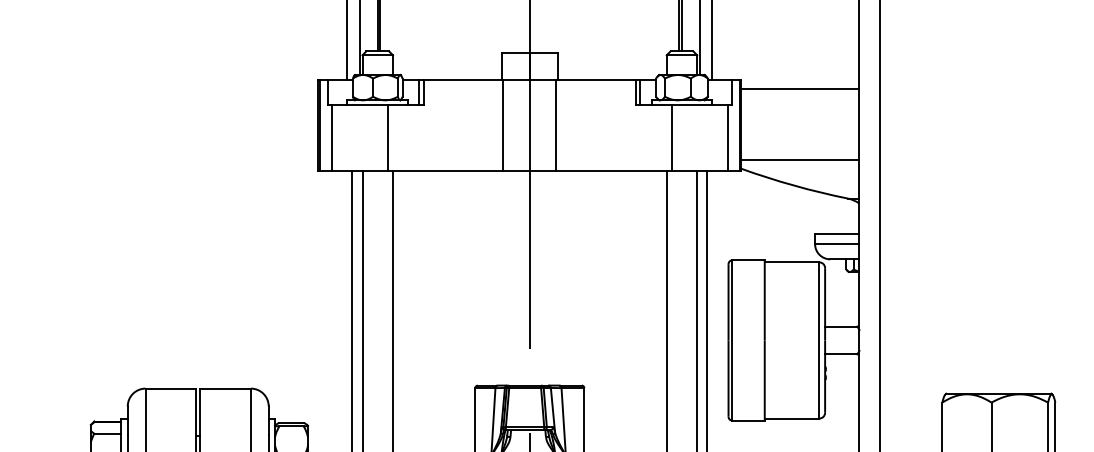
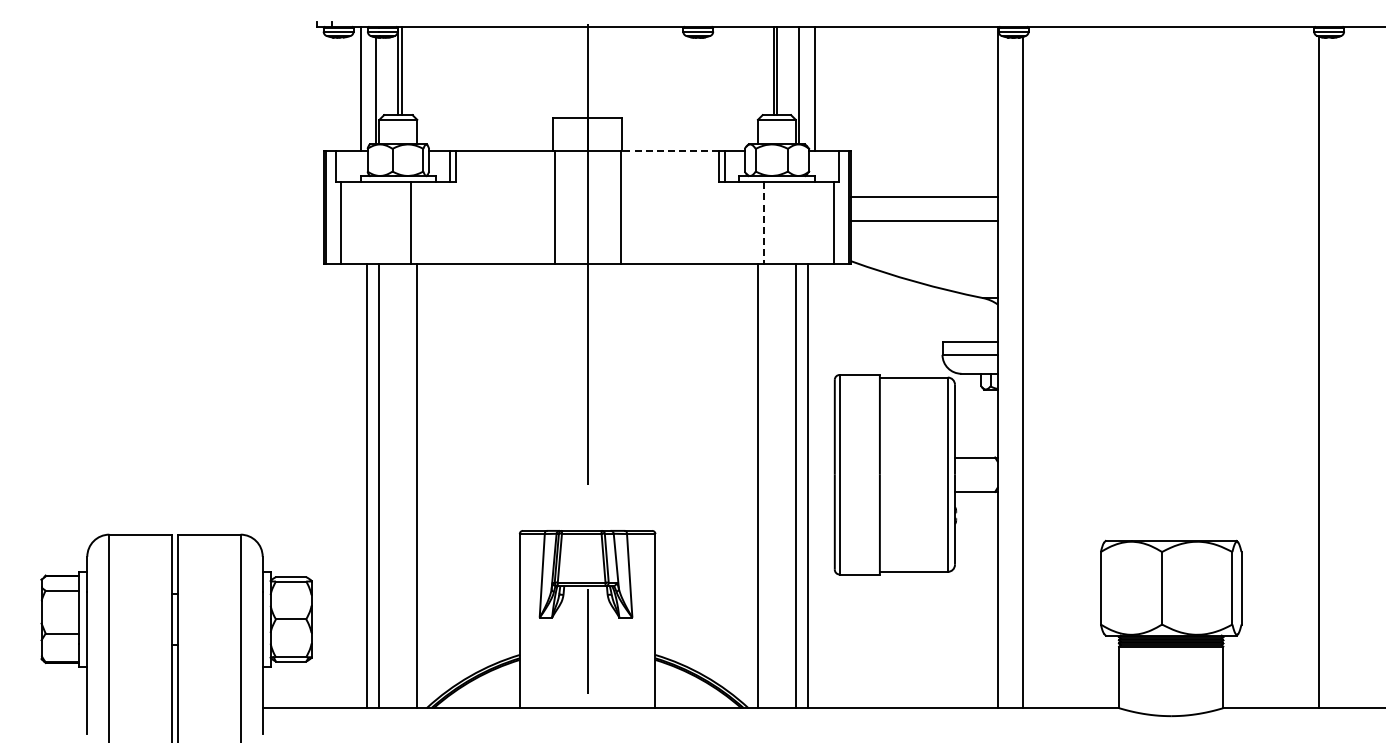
line: (595, 79) -> (669, 150), solid -> dashed
line: (799, 88) -> (923, 196), moved
line: (671, 138) -> (763, 223), solid -> dashed
line: (799, 159) -> (923, 220), moved

